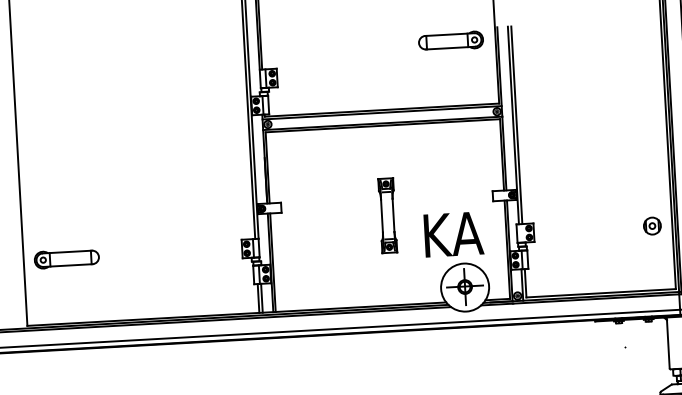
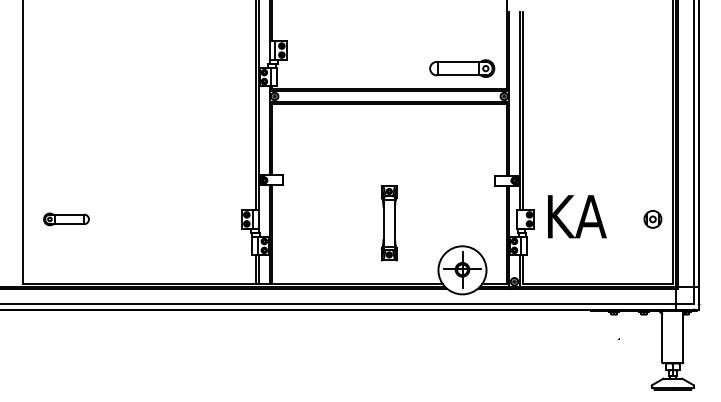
part: (451, 41) -> (462, 68), moved
part: (386, 216) -> (388, 223), moved
text: (454, 234) -> (577, 216), moved
part: (66, 258) -> (66, 219), size x0.7

